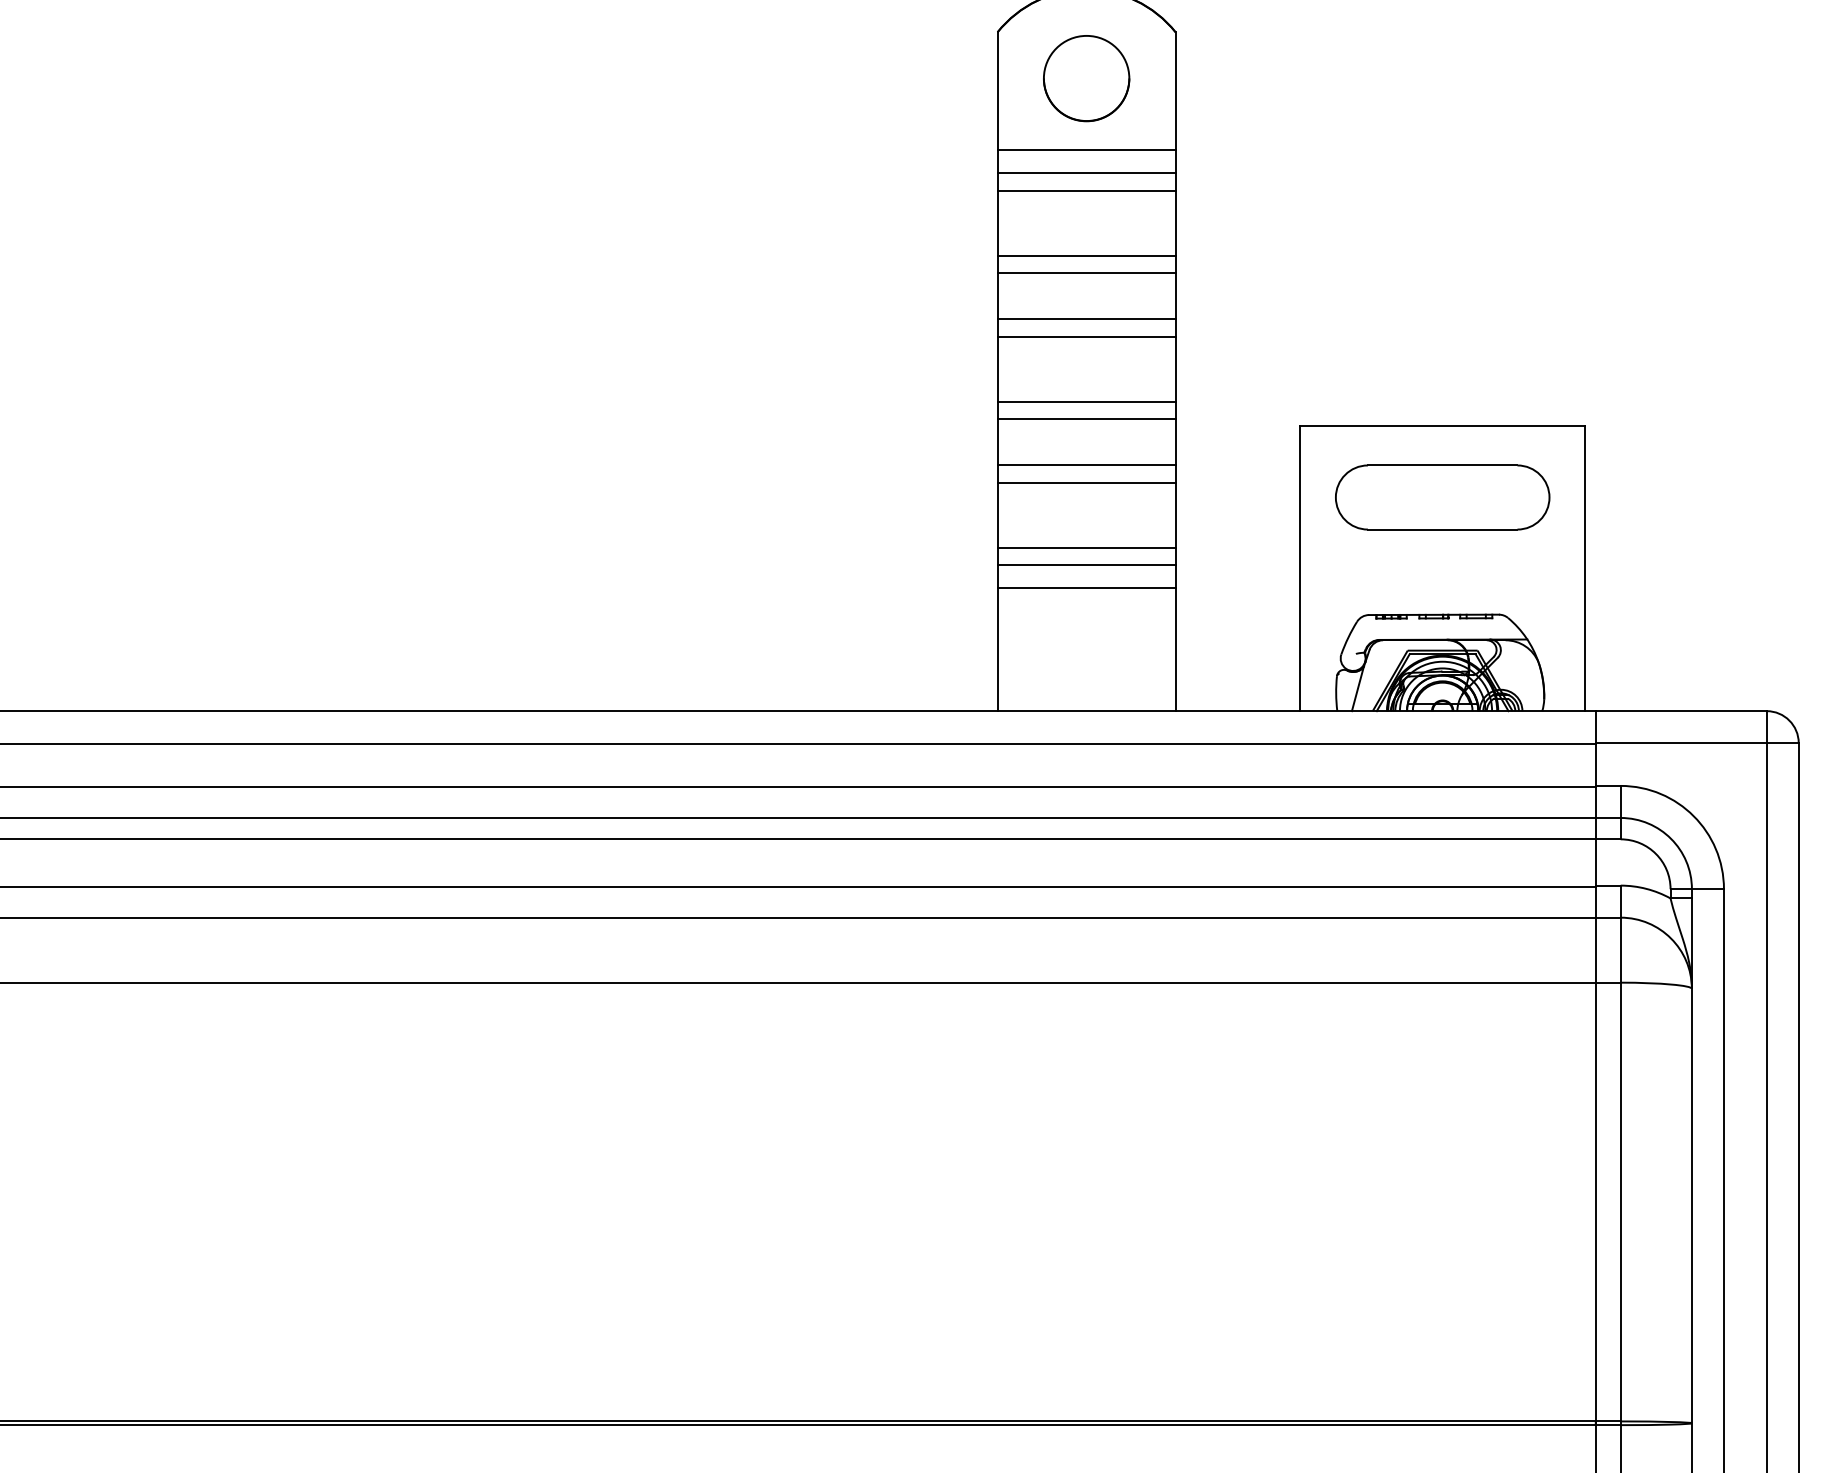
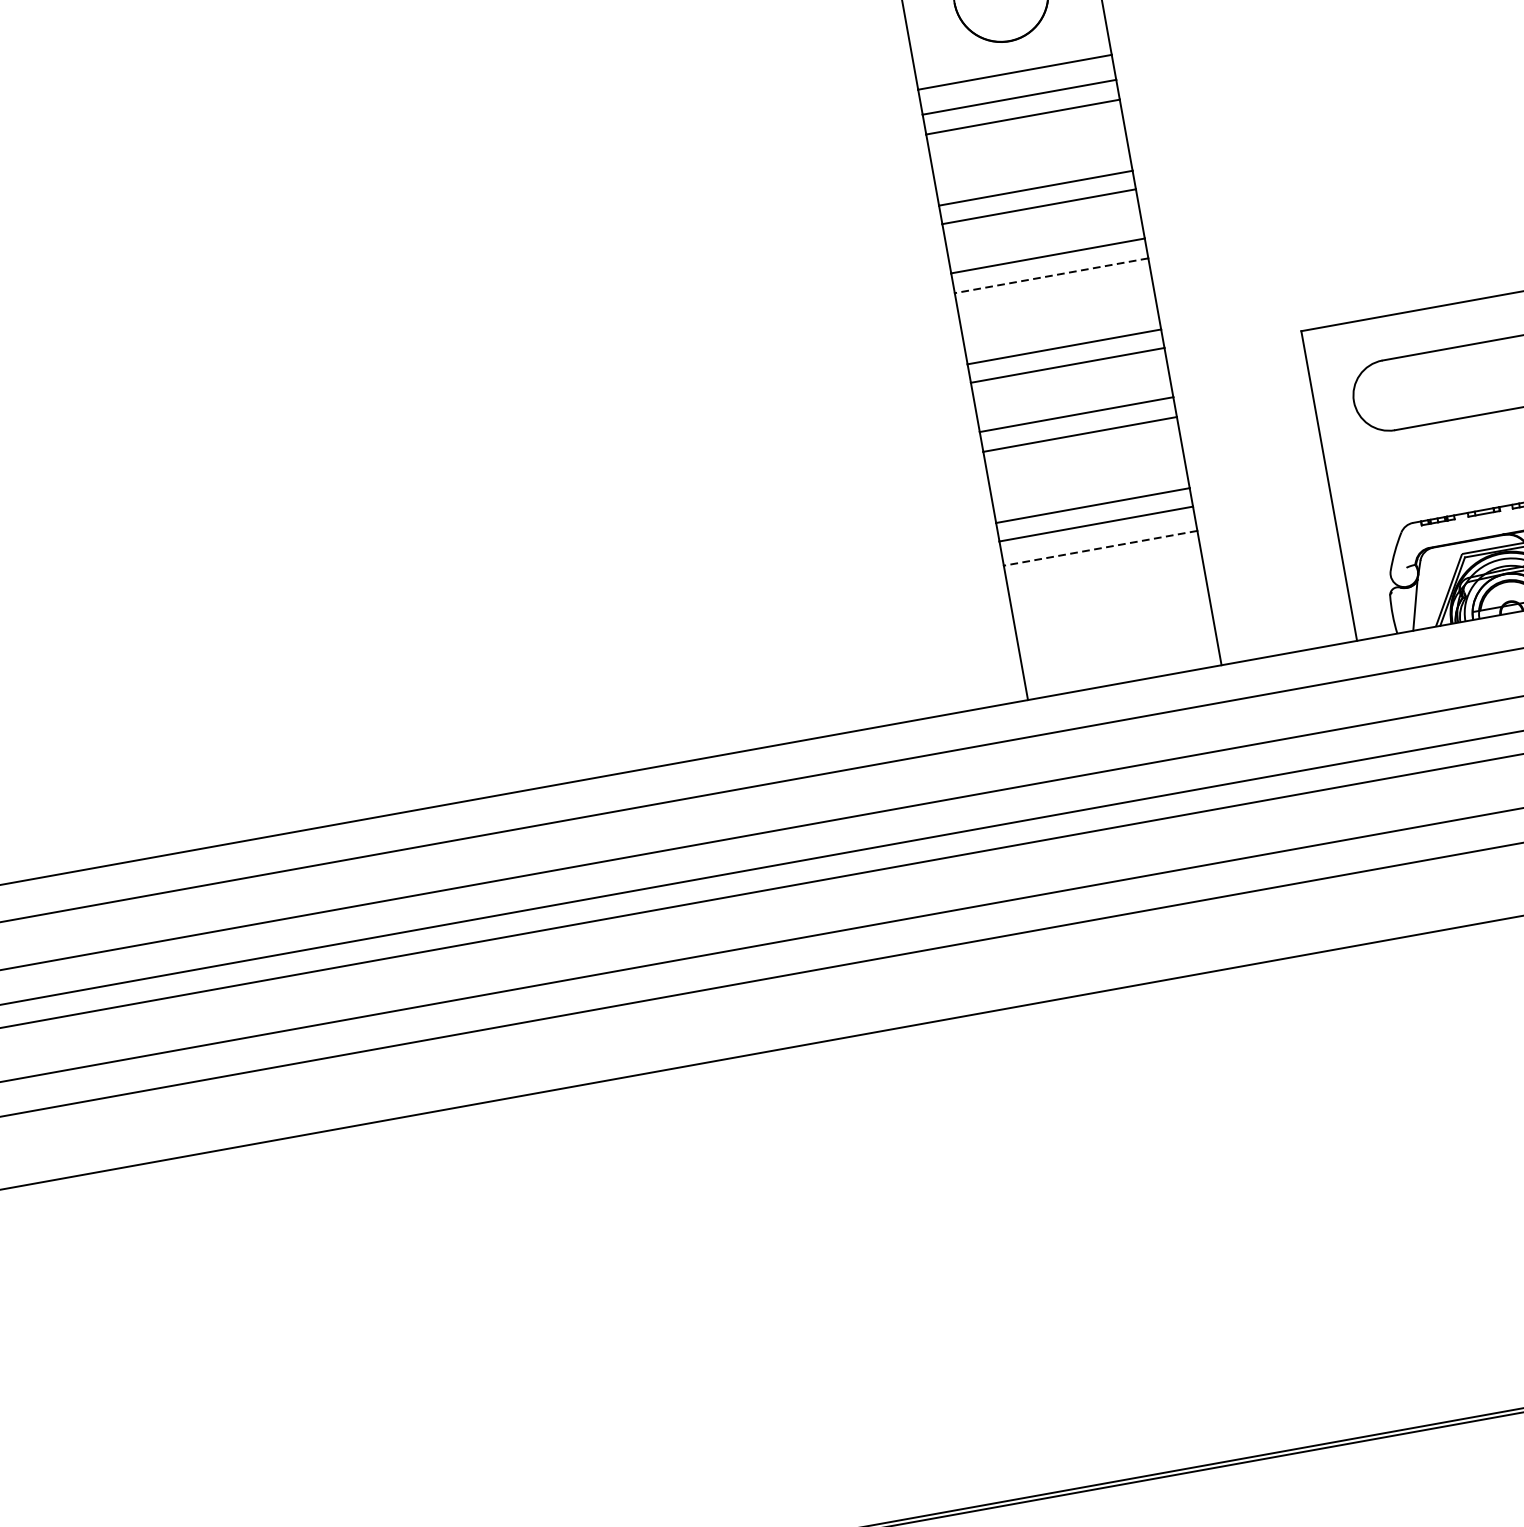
line: (1086, 336) -> (1051, 275), solid -> dashed
line: (1086, 587) -> (1100, 548), solid -> dashed

